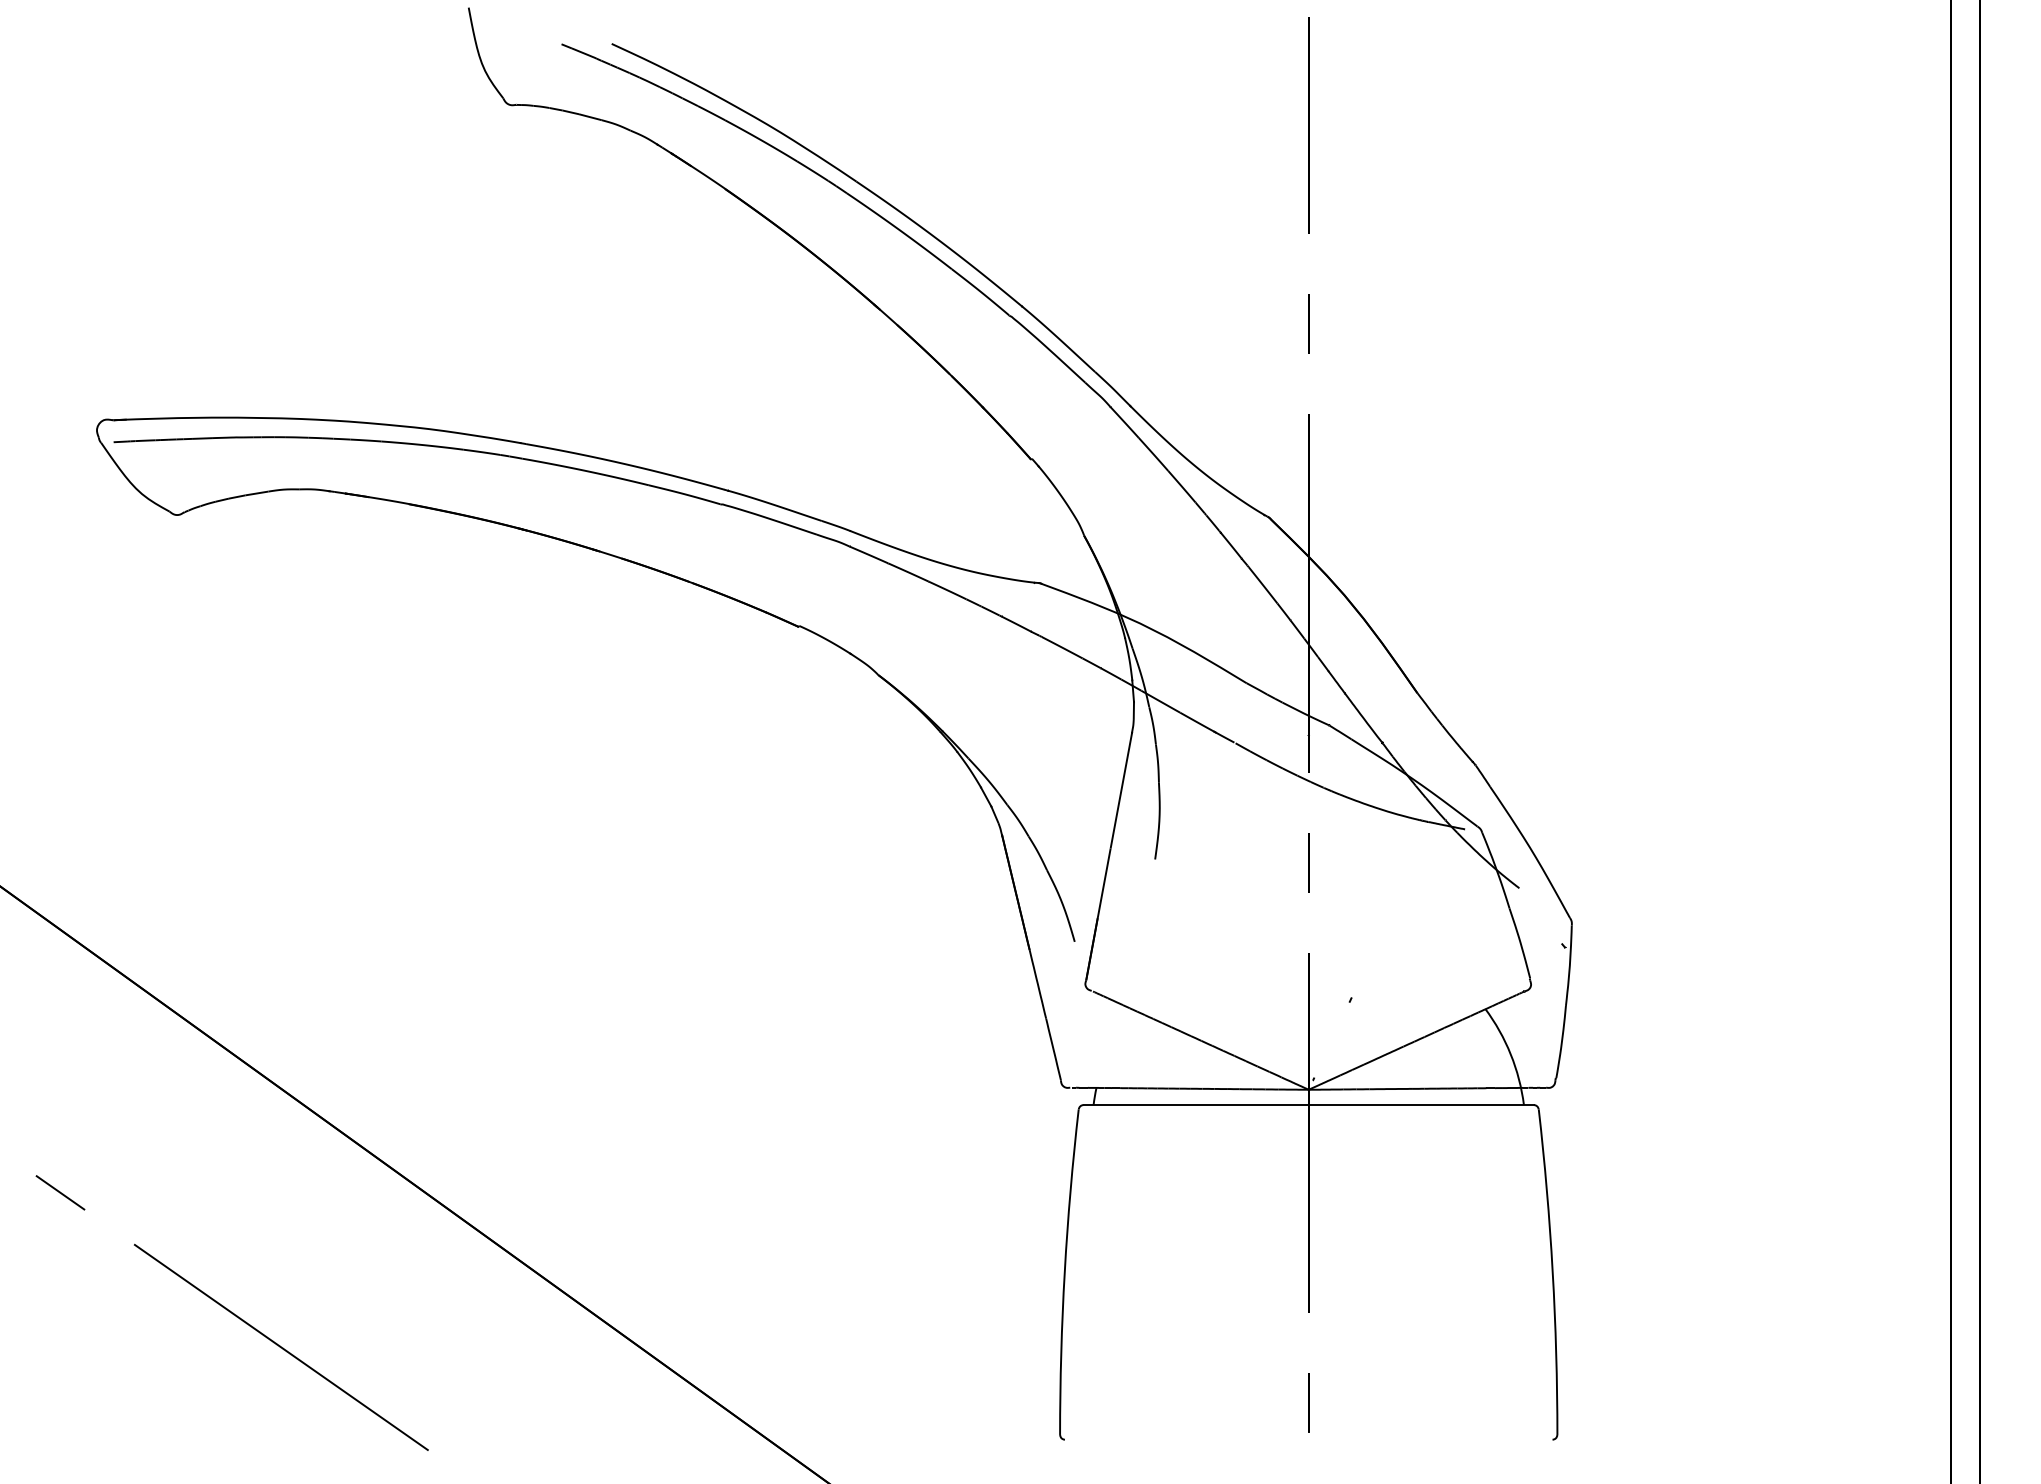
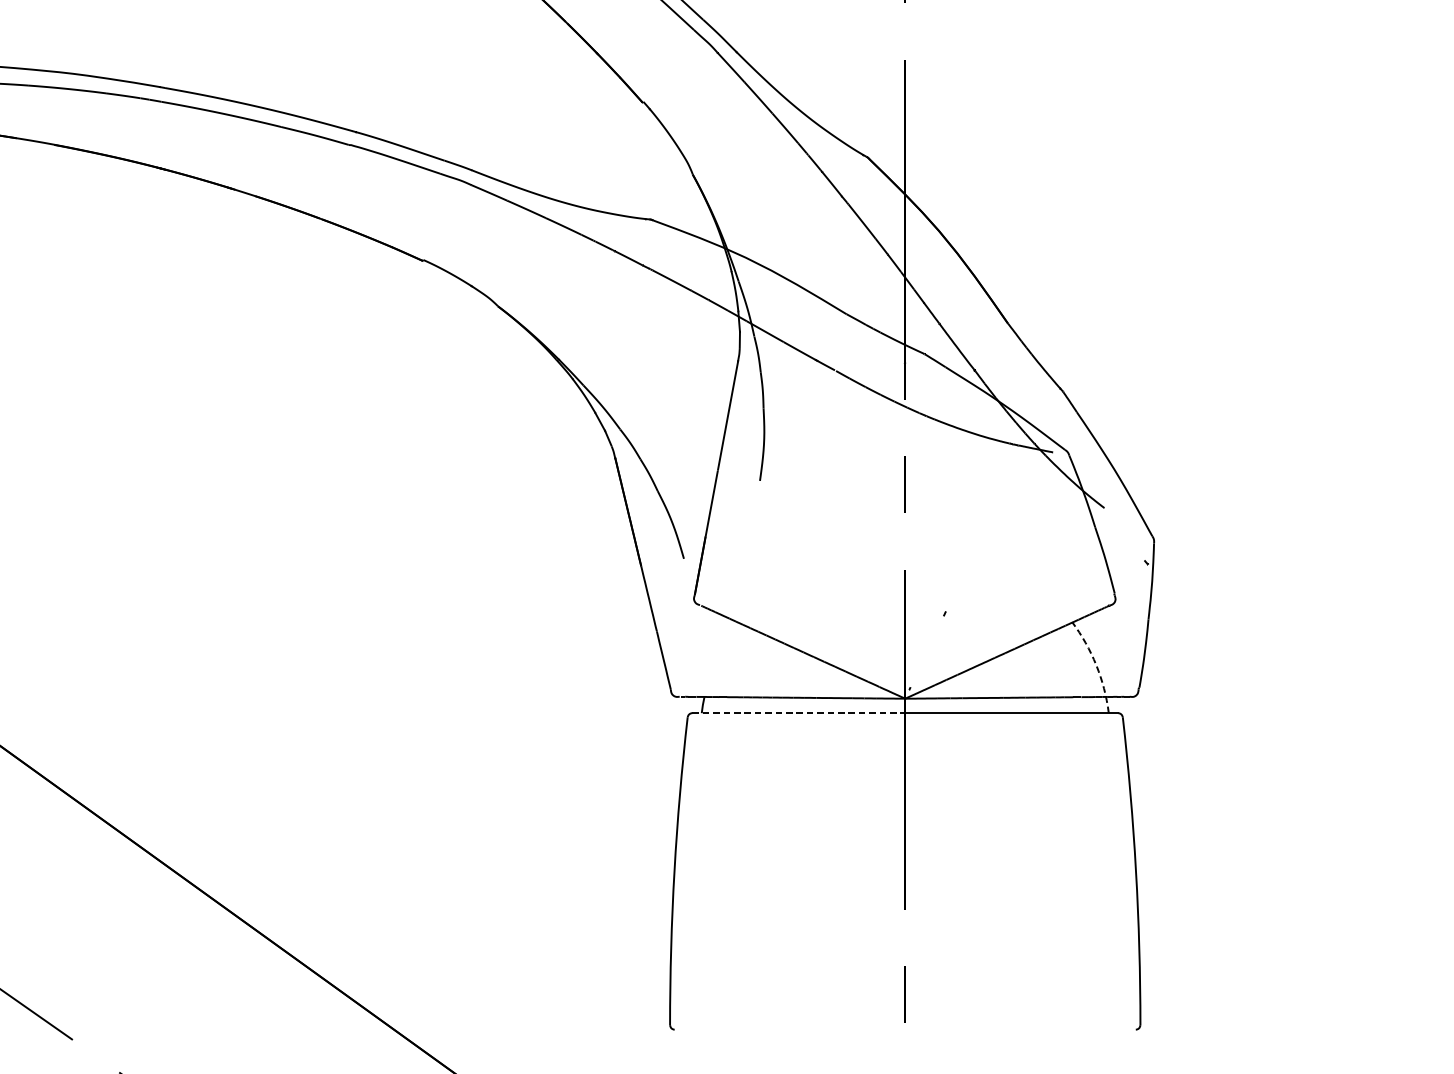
arc: (1510, 1054) -> (1096, 665), solid -> dashed
line: (1196, 1105) -> (799, 713), solid -> dashed

